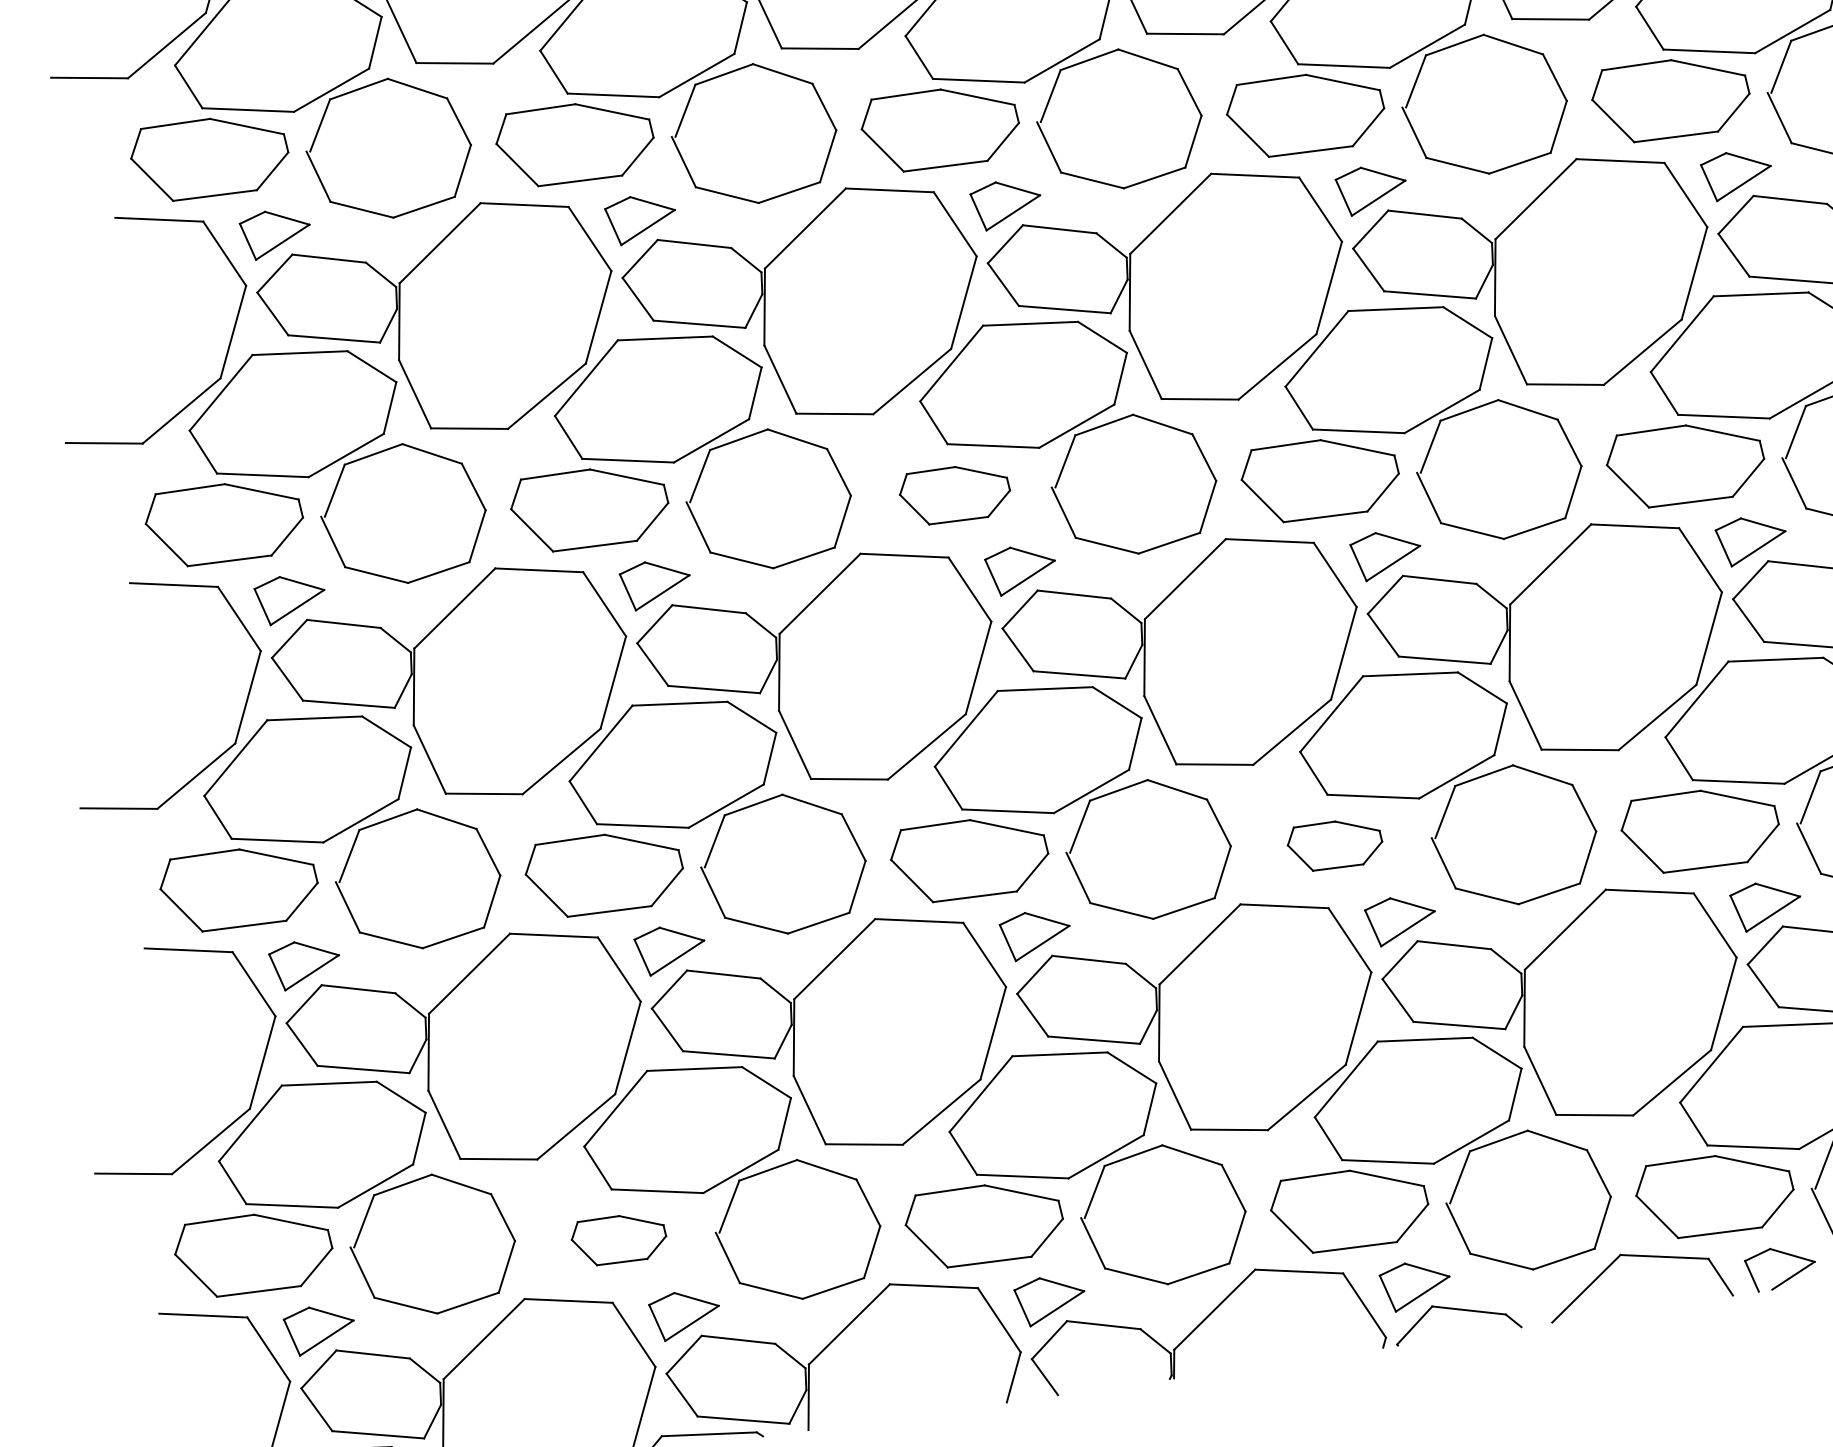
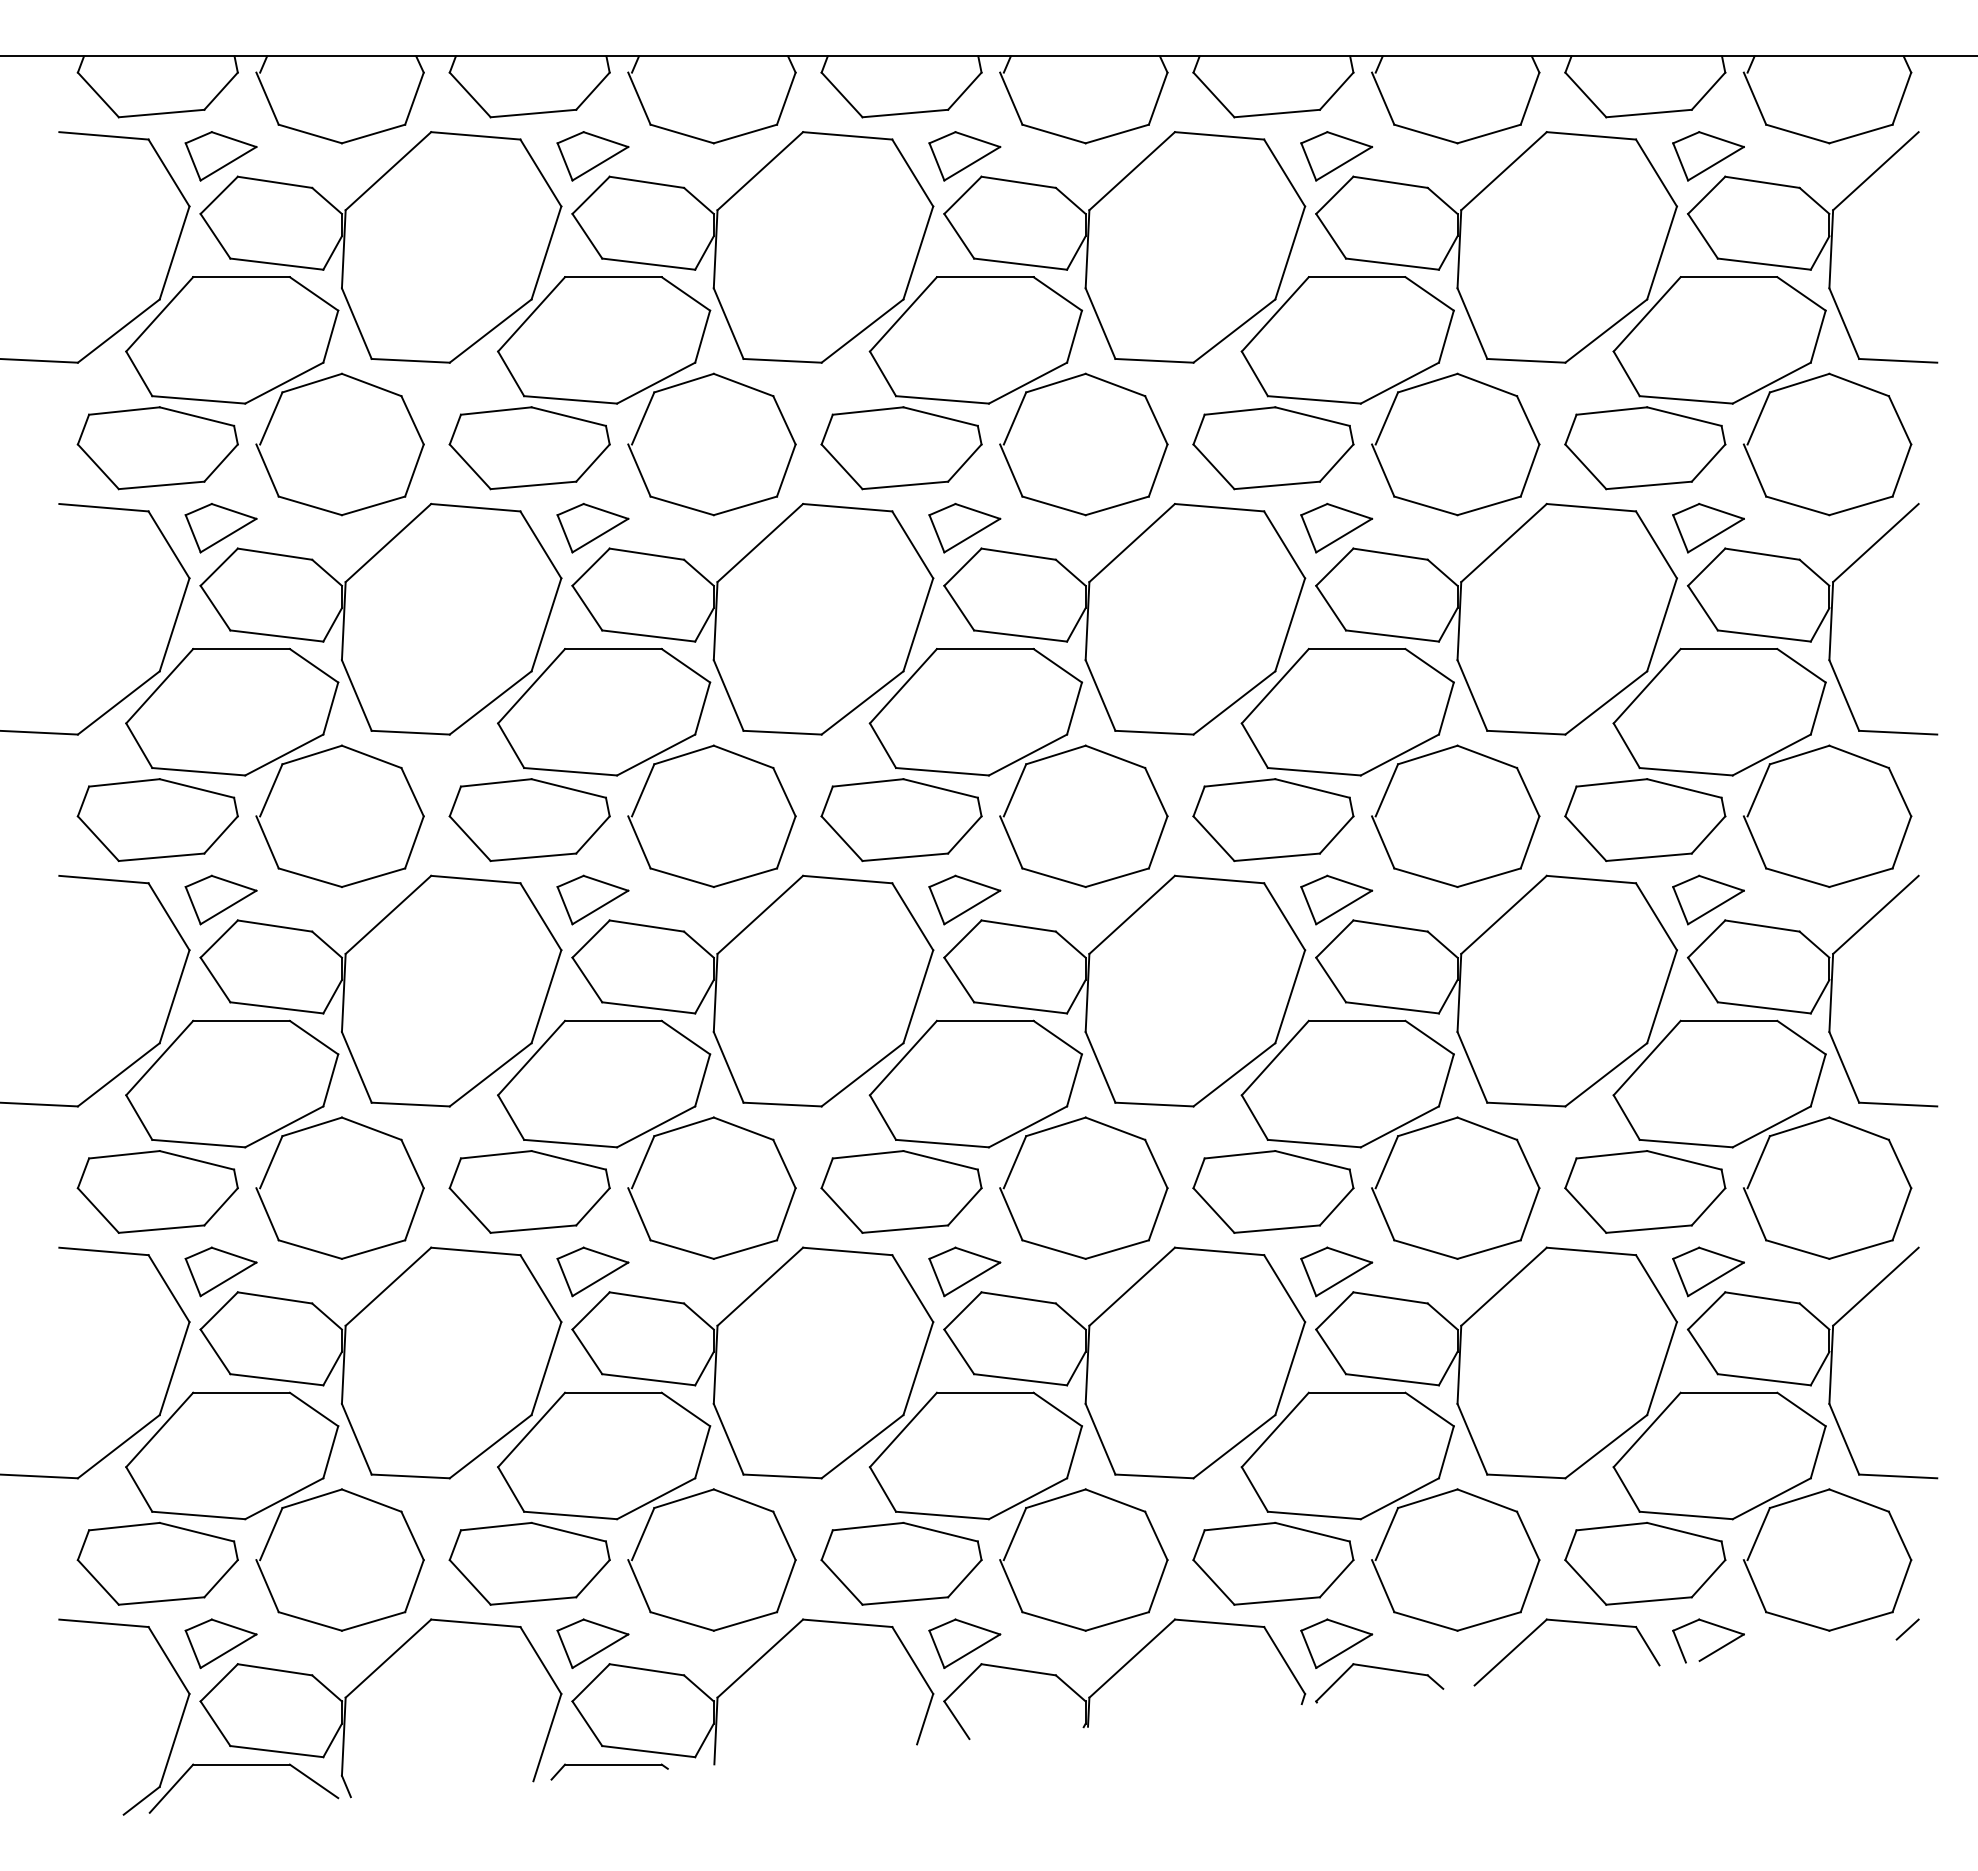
part: (955, 495) -> (901, 820), size x1.43
part: (1335, 845) -> (1273, 1191), size x1.67
part: (618, 1240) -> (529, 1563), size x1.67

